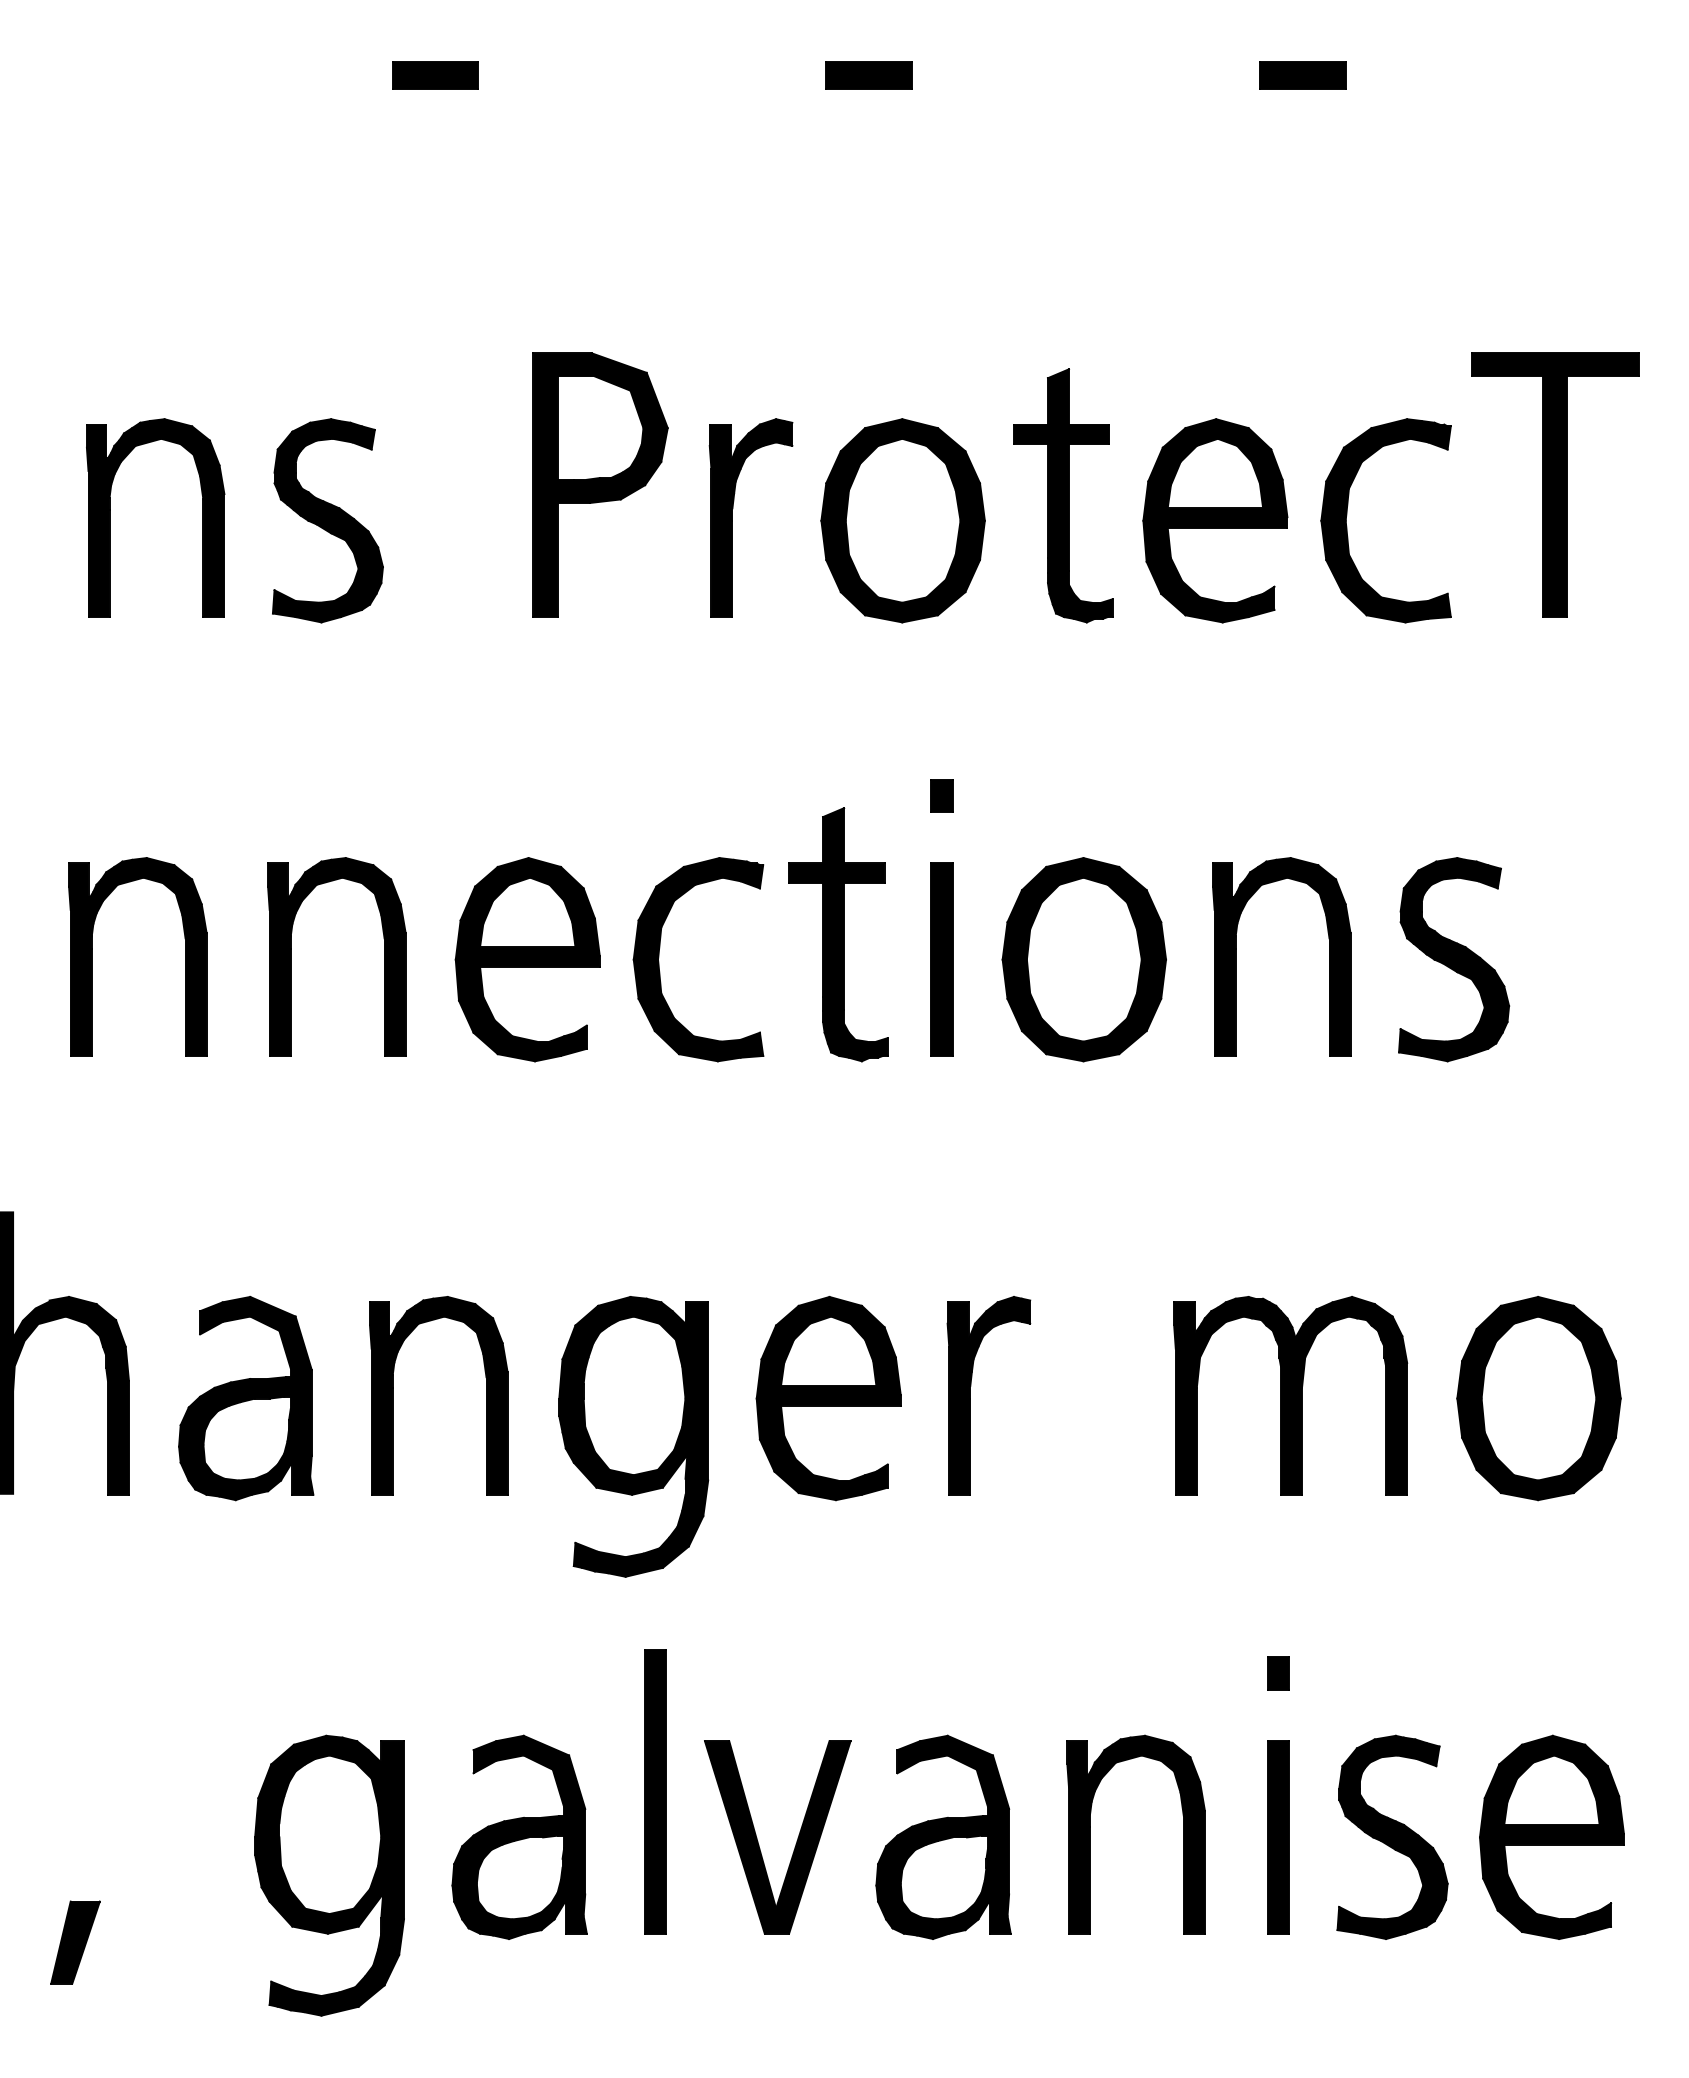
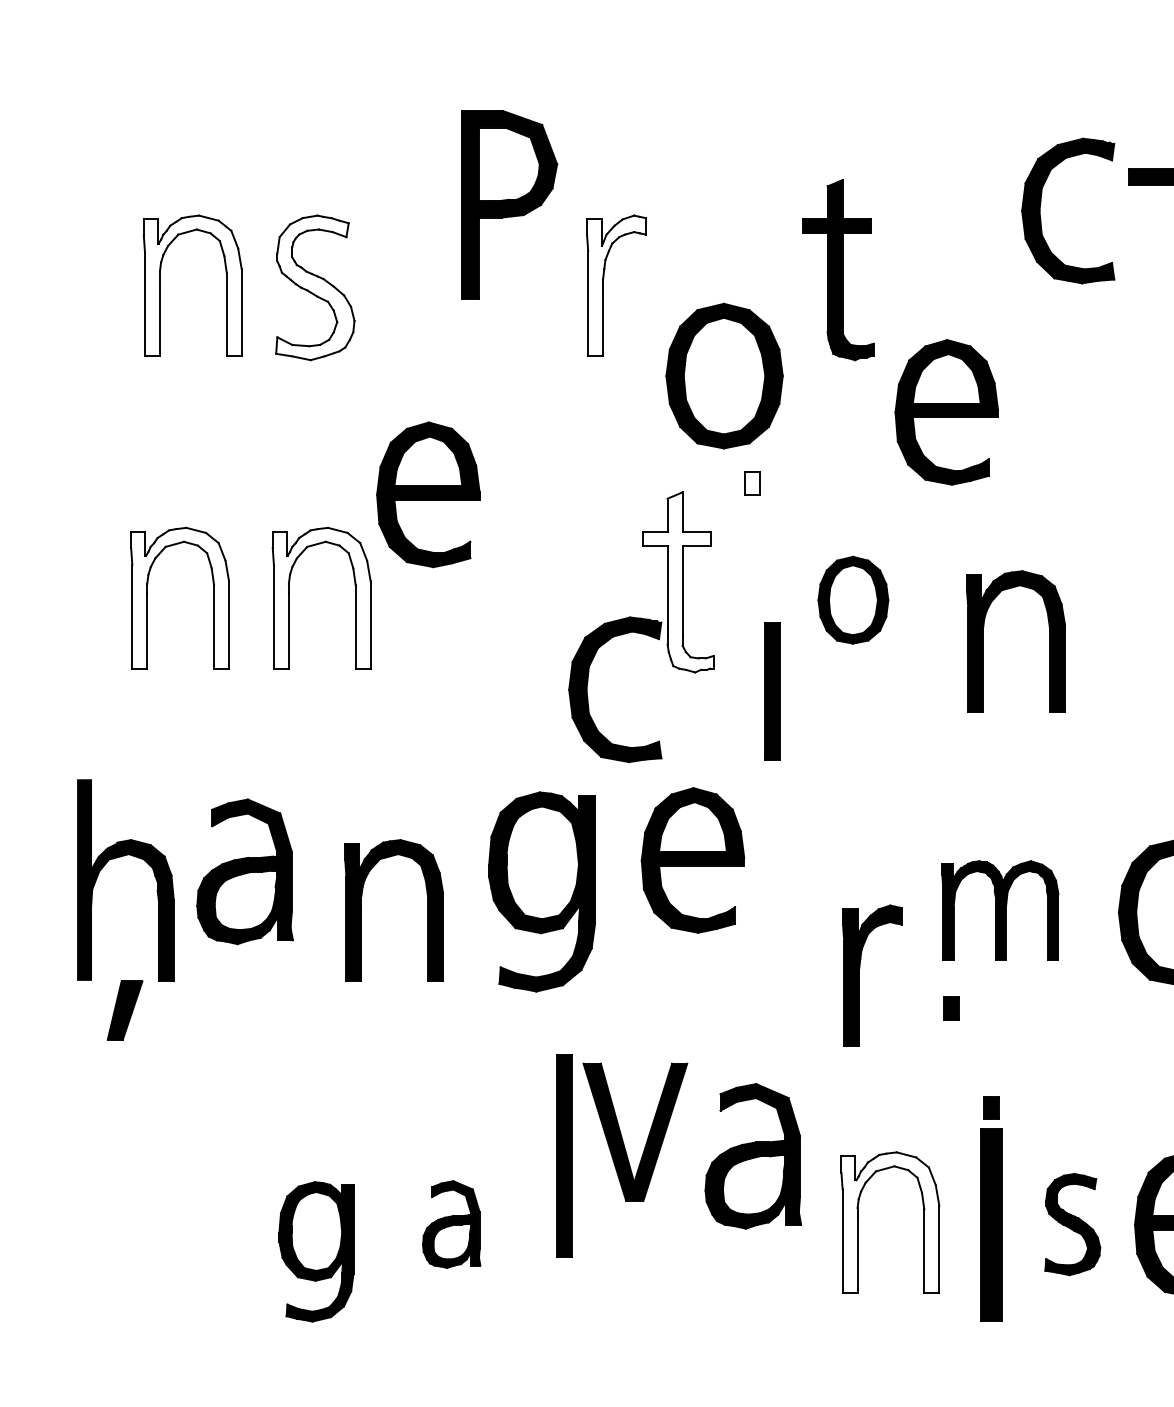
part: (600, 484) -> (509, 204), moved
part: (1347, 515) -> (1040, 207), moved
fill: (155, 518) -> (192, 286), removed
fill: (750, 518) -> (615, 286), removed
fill: (327, 520) -> (315, 287), removed
part: (902, 520) -> (724, 375), moved
part: (1215, 520) -> (946, 412), moved
fill: (941, 795) -> (751, 483), removed
fill: (838, 934) -> (678, 582), removed
fill: (137, 956) -> (179, 597), removed
fill: (336, 956) -> (321, 597), removed
part: (1236, 956) -> (983, 641), moved
part: (659, 957) -> (587, 688), moved
part: (527, 959) -> (428, 494), moved
part: (941, 959) -> (771, 691), moved
part: (1083, 959) -> (852, 600), size x0.6
part: (1454, 959) -> (1116, 600), removed
part: (970, 1395) -> (859, 975), moved
part: (1290, 1395) -> (1000, 910), size x0.7
part: (246, 1398) -> (245, 871), moved
part: (828, 1398) -> (692, 860), moved
part: (633, 1436) -> (541, 891), moved
part: (1222, 1533) -> (951, 1008), added
part: (655, 1791) -> (564, 1155), moved
fill: (1135, 1834) -> (889, 1222), removed
part: (519, 1836) -> (451, 1224), size x0.6
part: (943, 1836) -> (753, 1155), moved
part: (1392, 1836) -> (1072, 1224), size x0.7
part: (1278, 1837) -> (991, 1224), size x1.4
part: (796, 1840) -> (648, 1134), moved
part: (329, 1875) -> (316, 1251), size x0.7
part: (75, 1942) -> (125, 1010), moved

